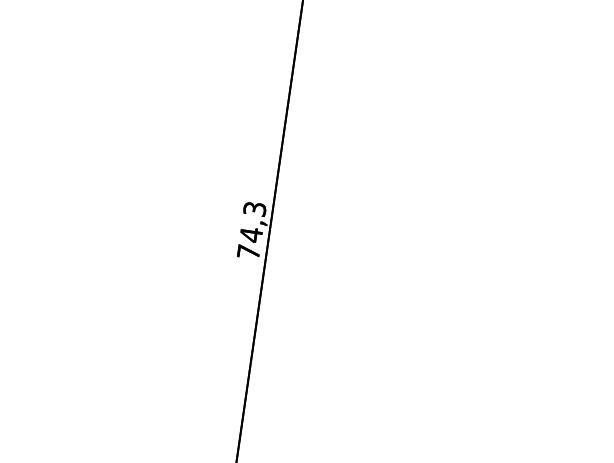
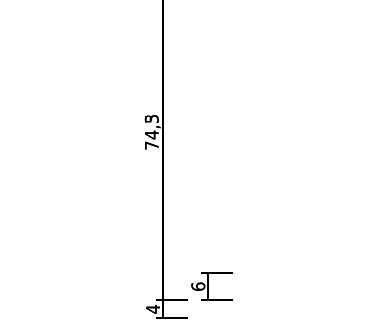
text: (252, 208) -> (150, 118), 74,3 -> 74,5

